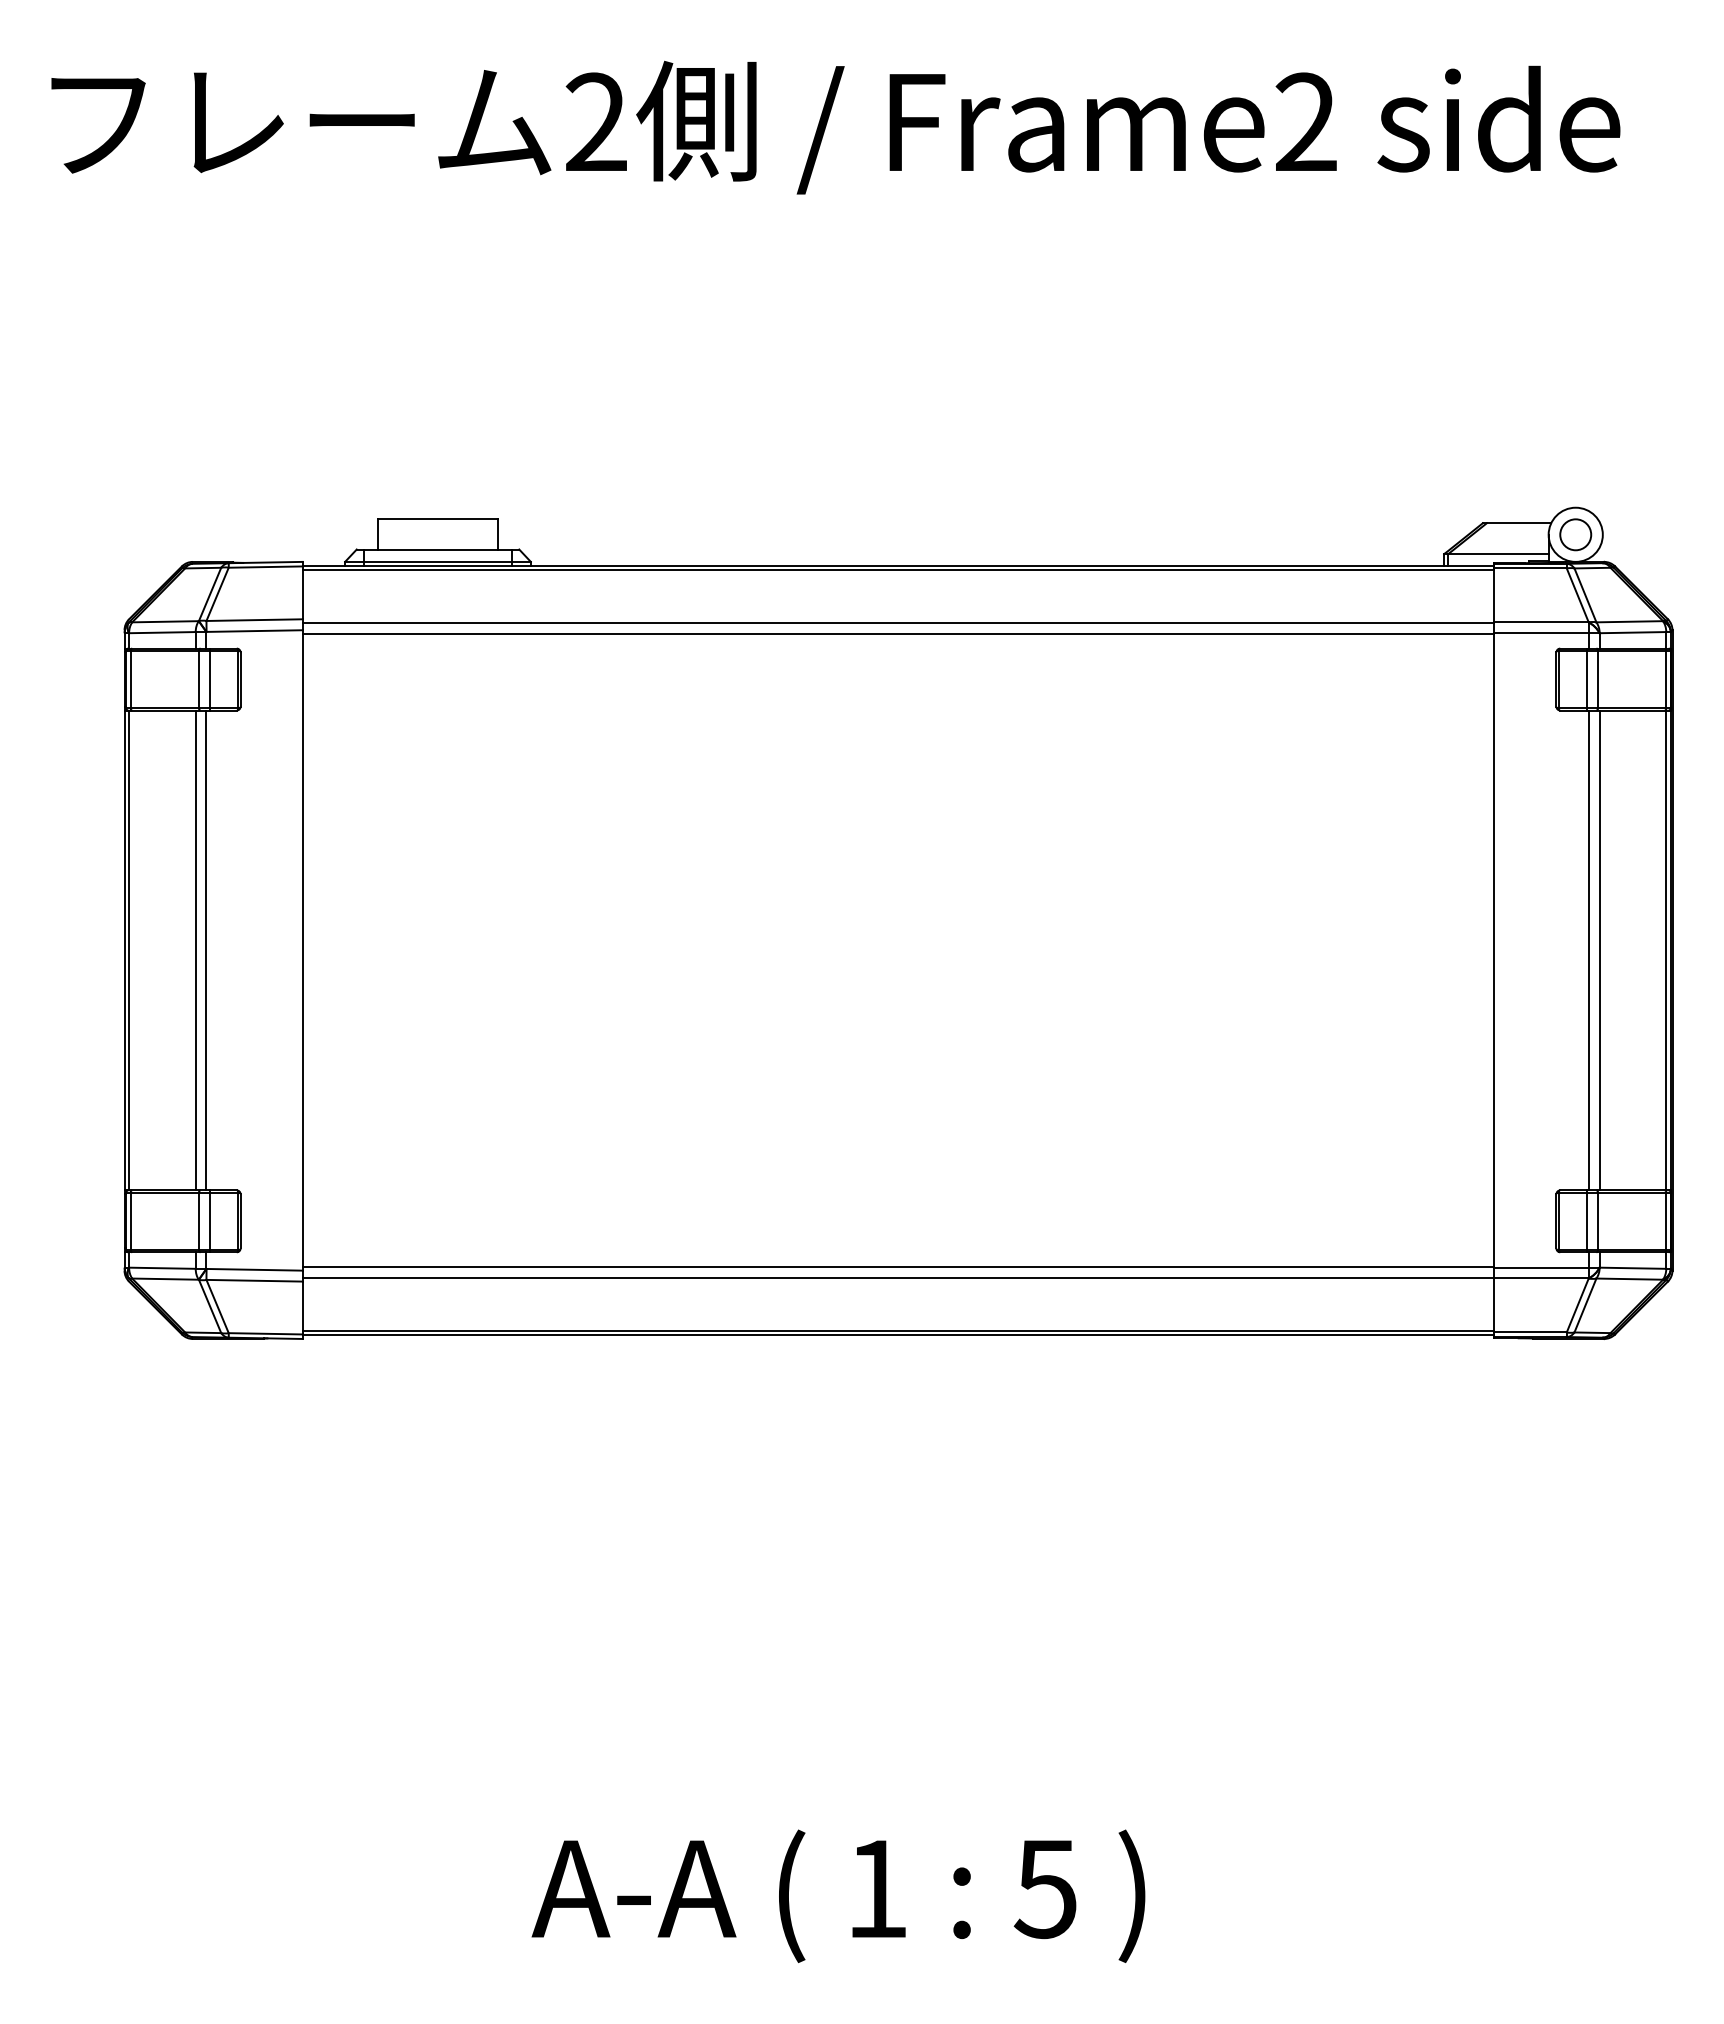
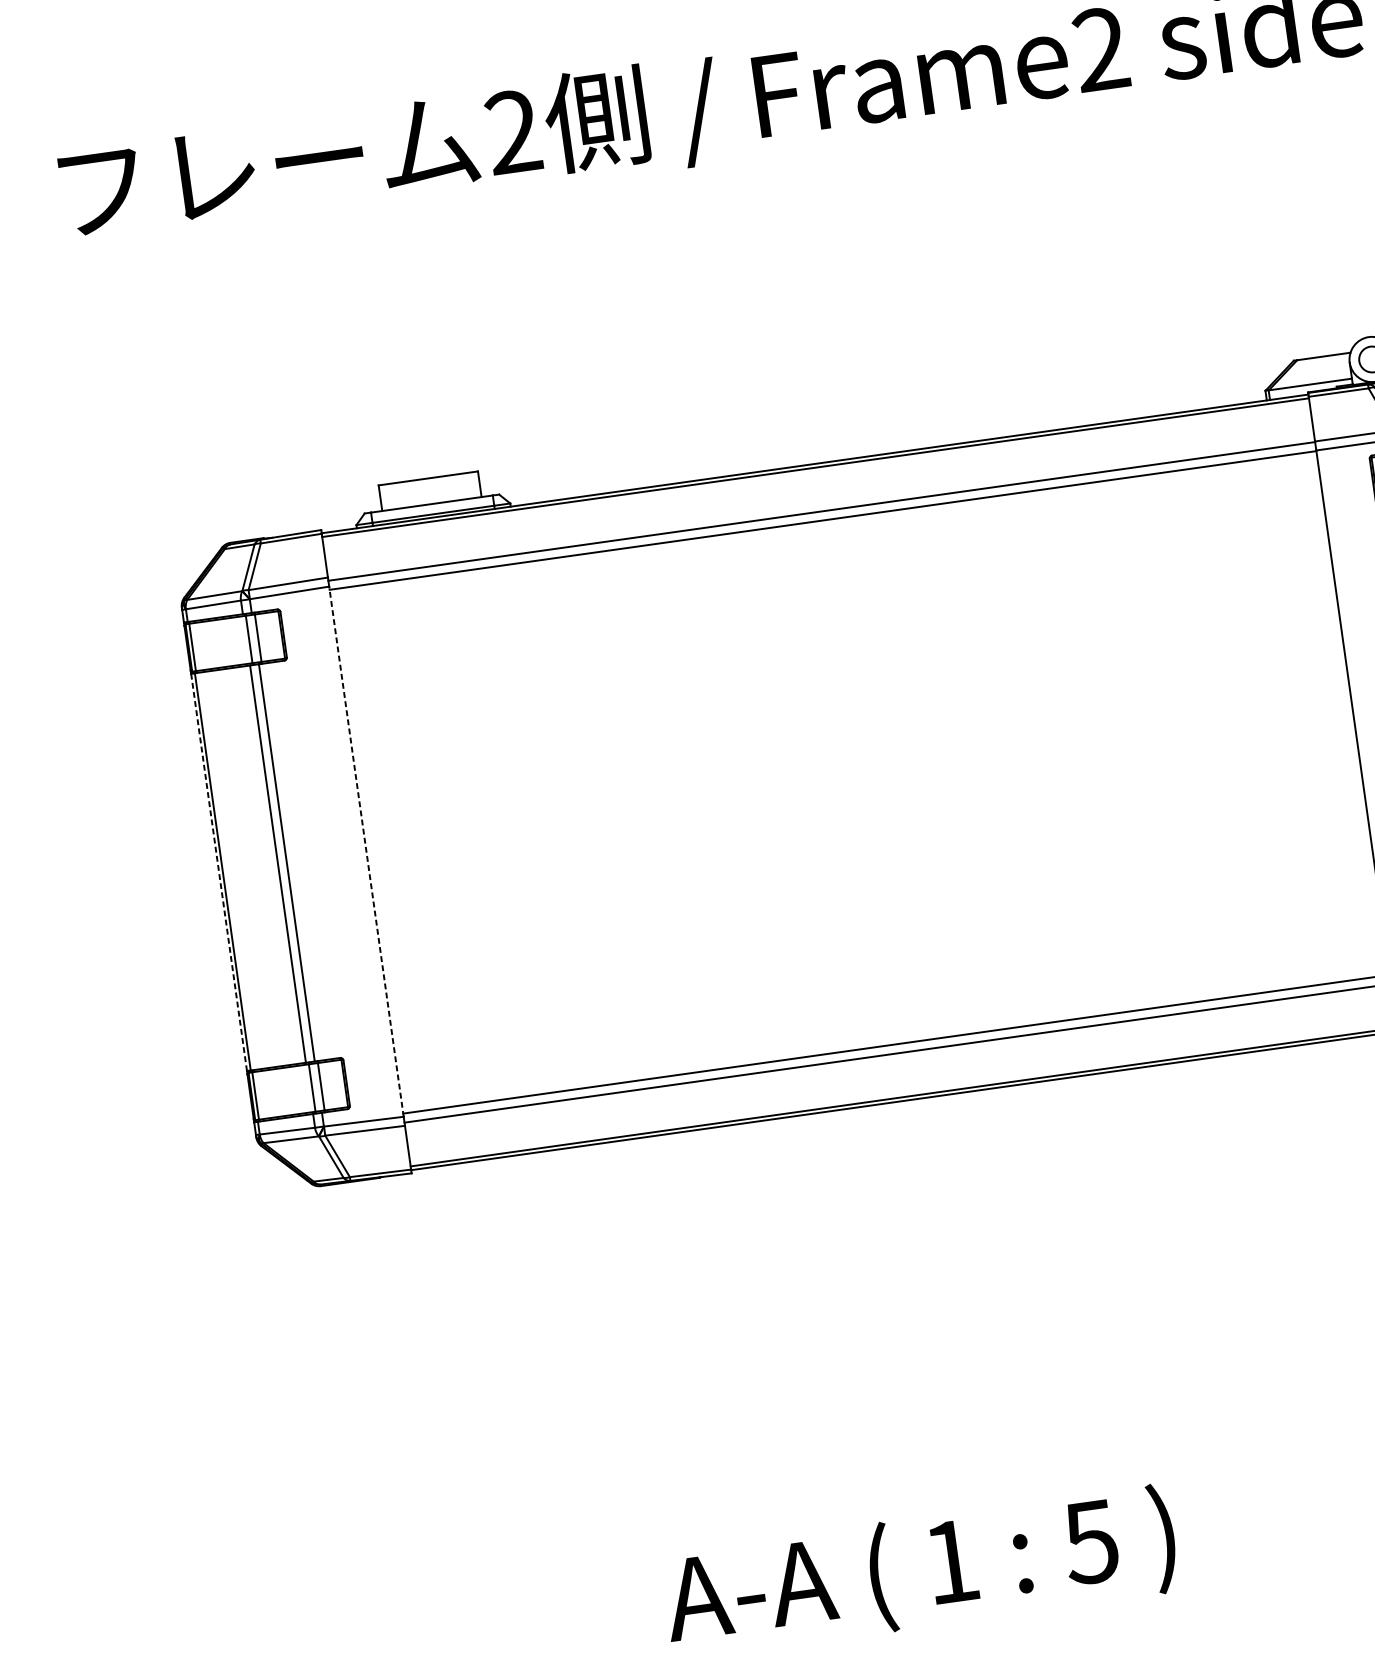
line: (302, 949) -> (366, 850), solid -> dashed
line: (124, 950) -> (219, 872), solid -> dashed

